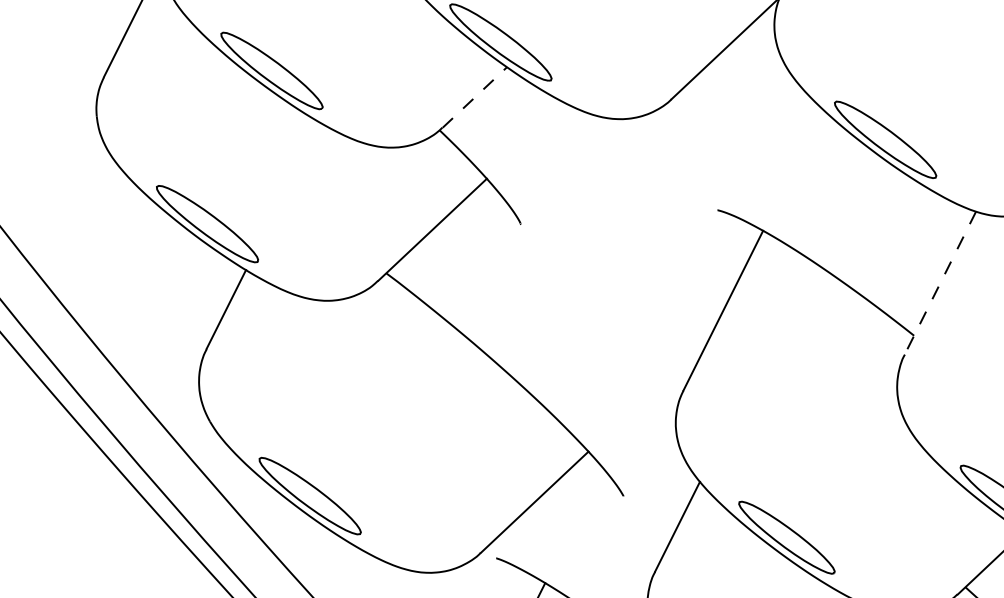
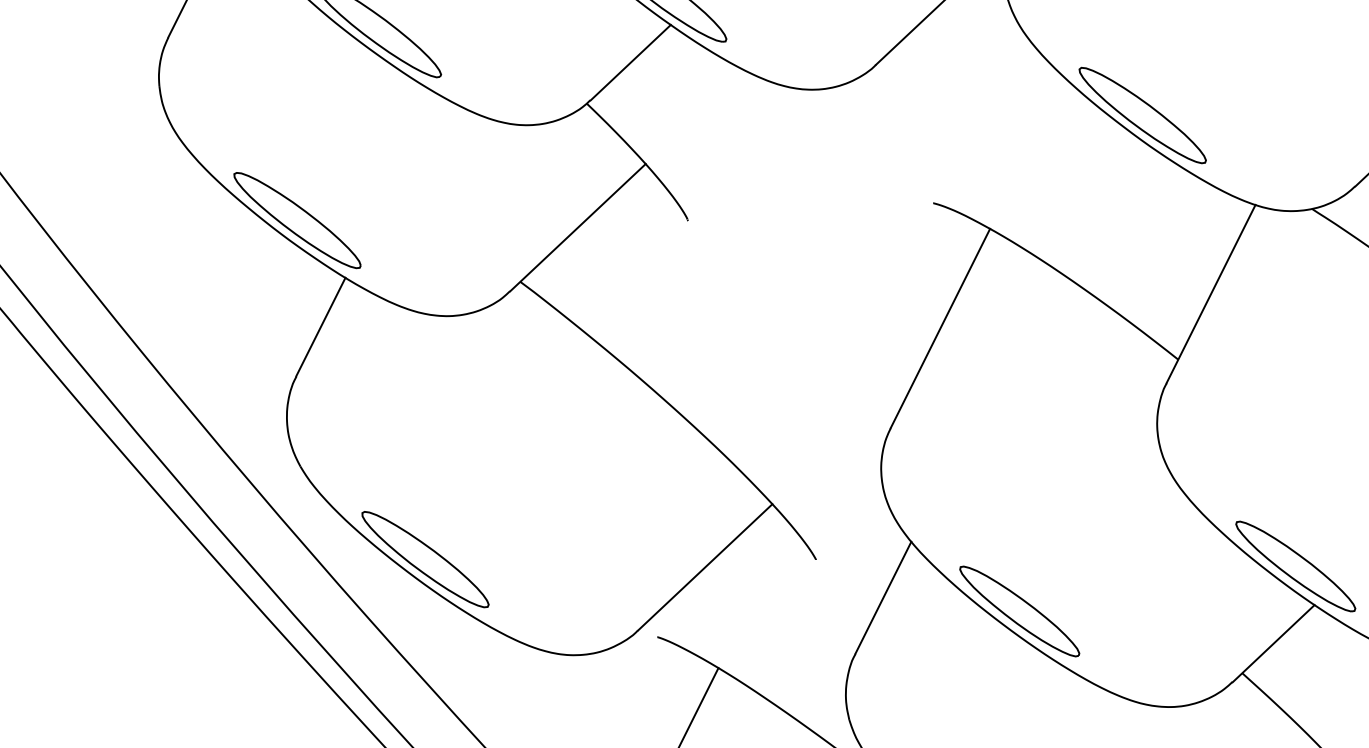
line: (475, 97) -> (631, 62), dashed -> solid
line: (940, 283) -> (1211, 294), dashed -> solid

